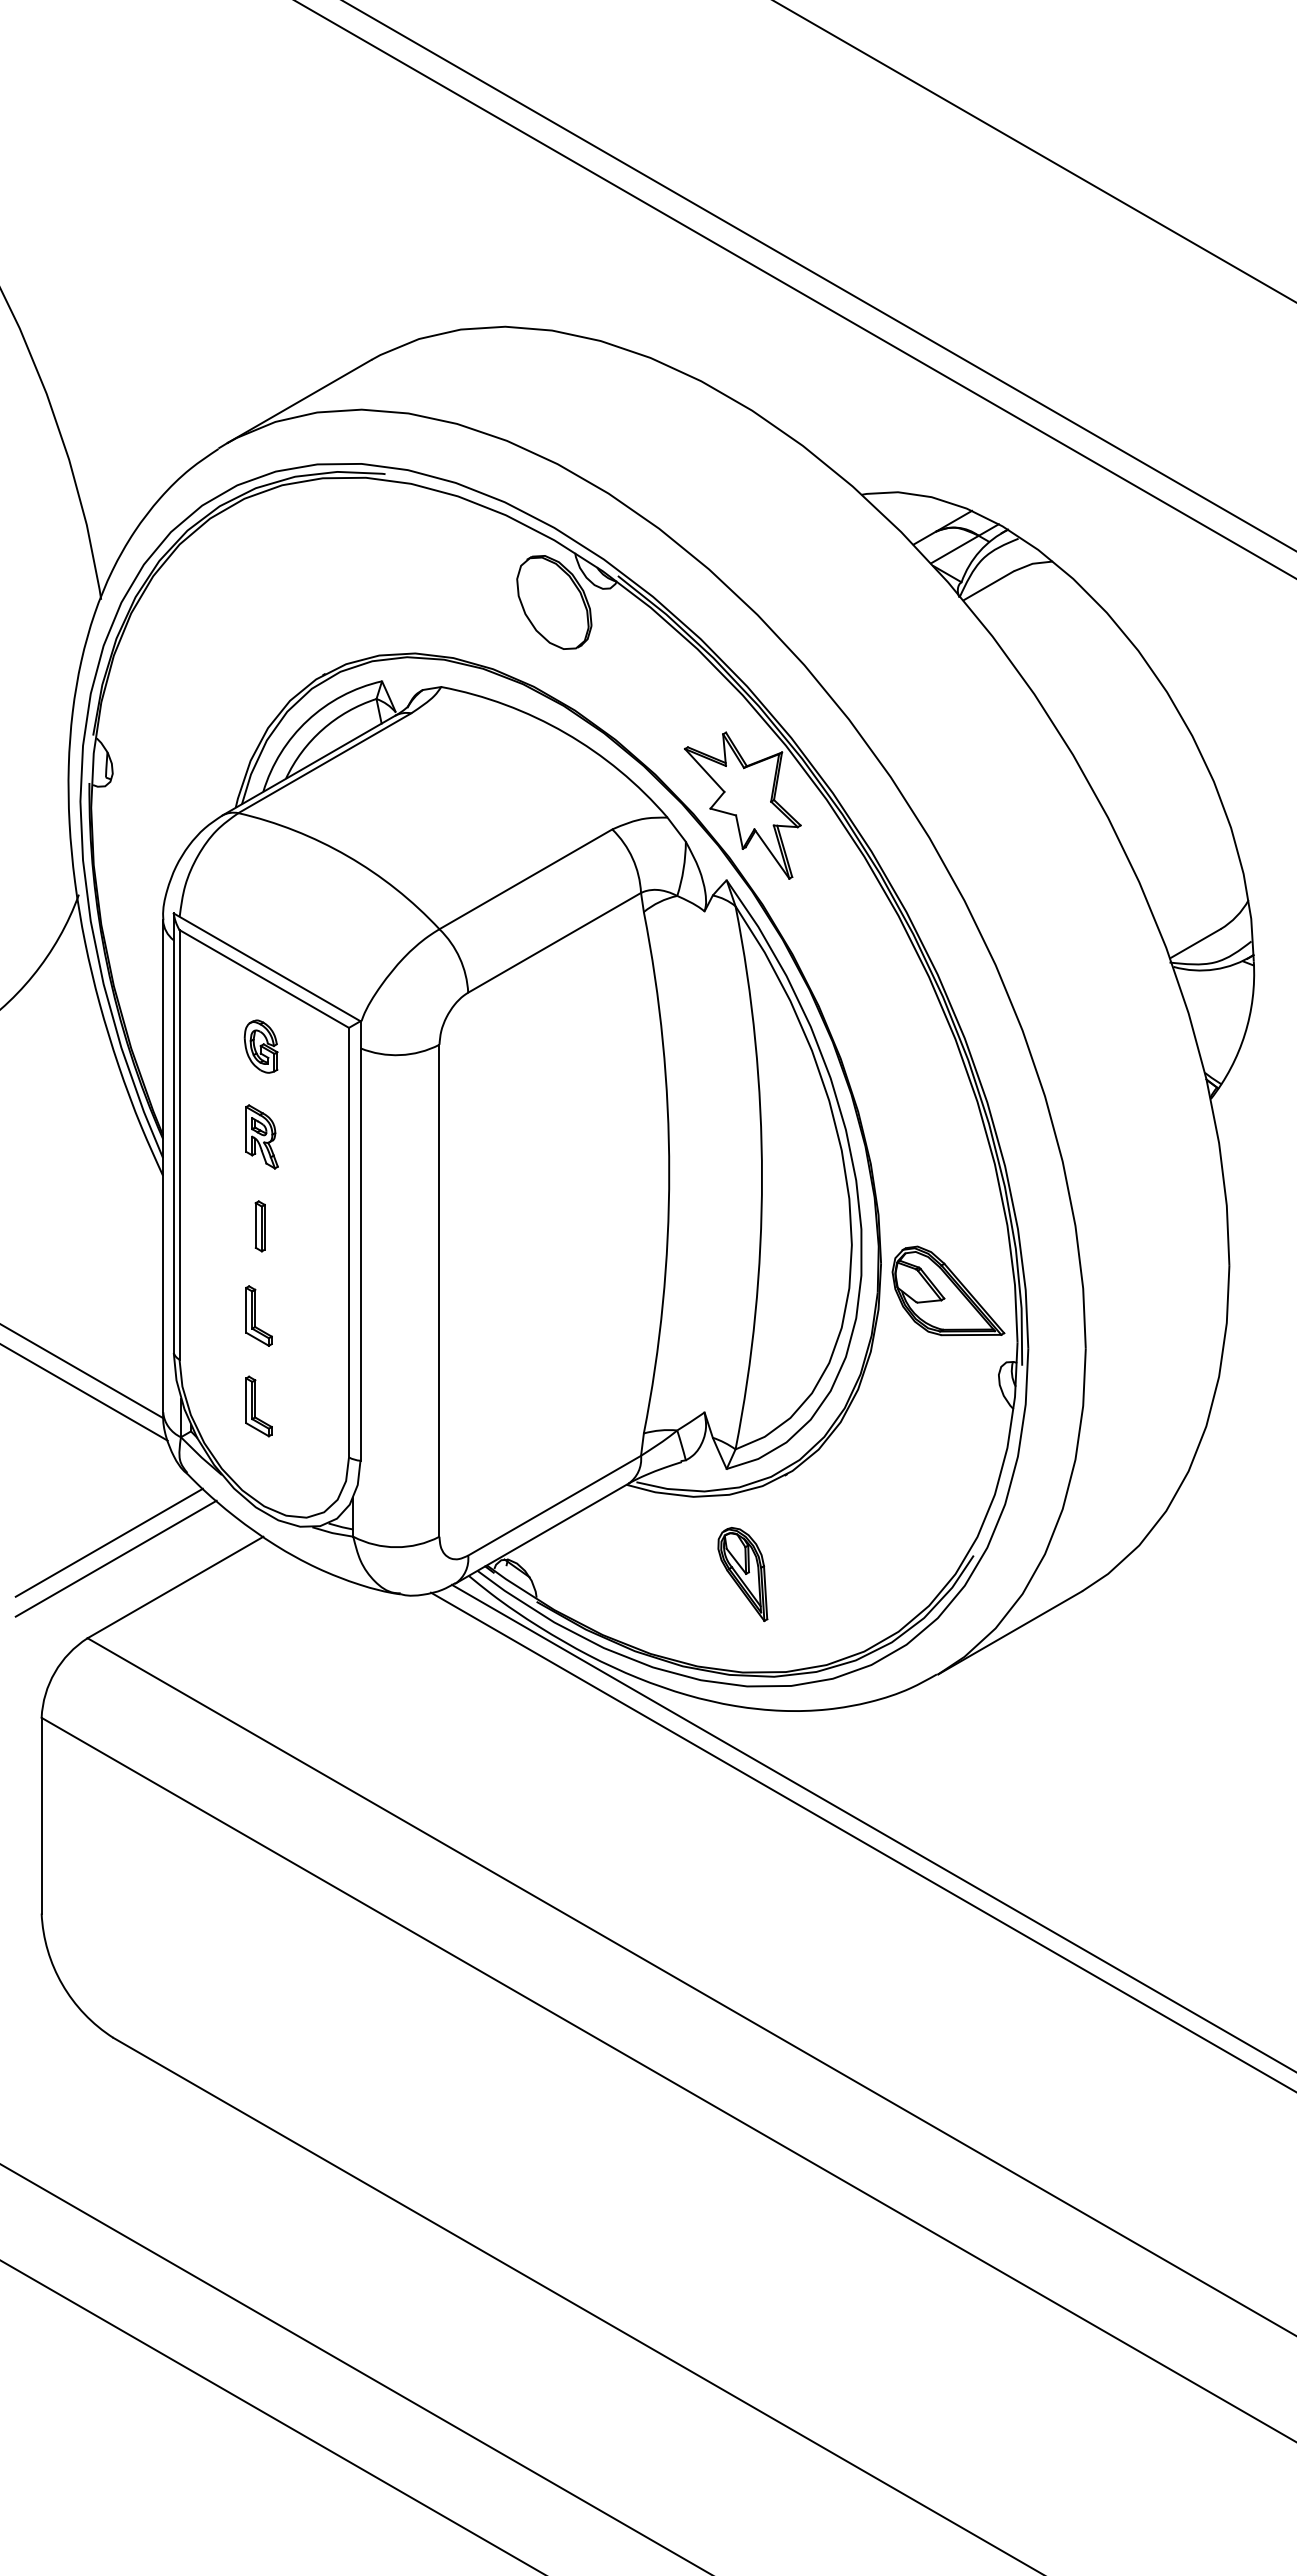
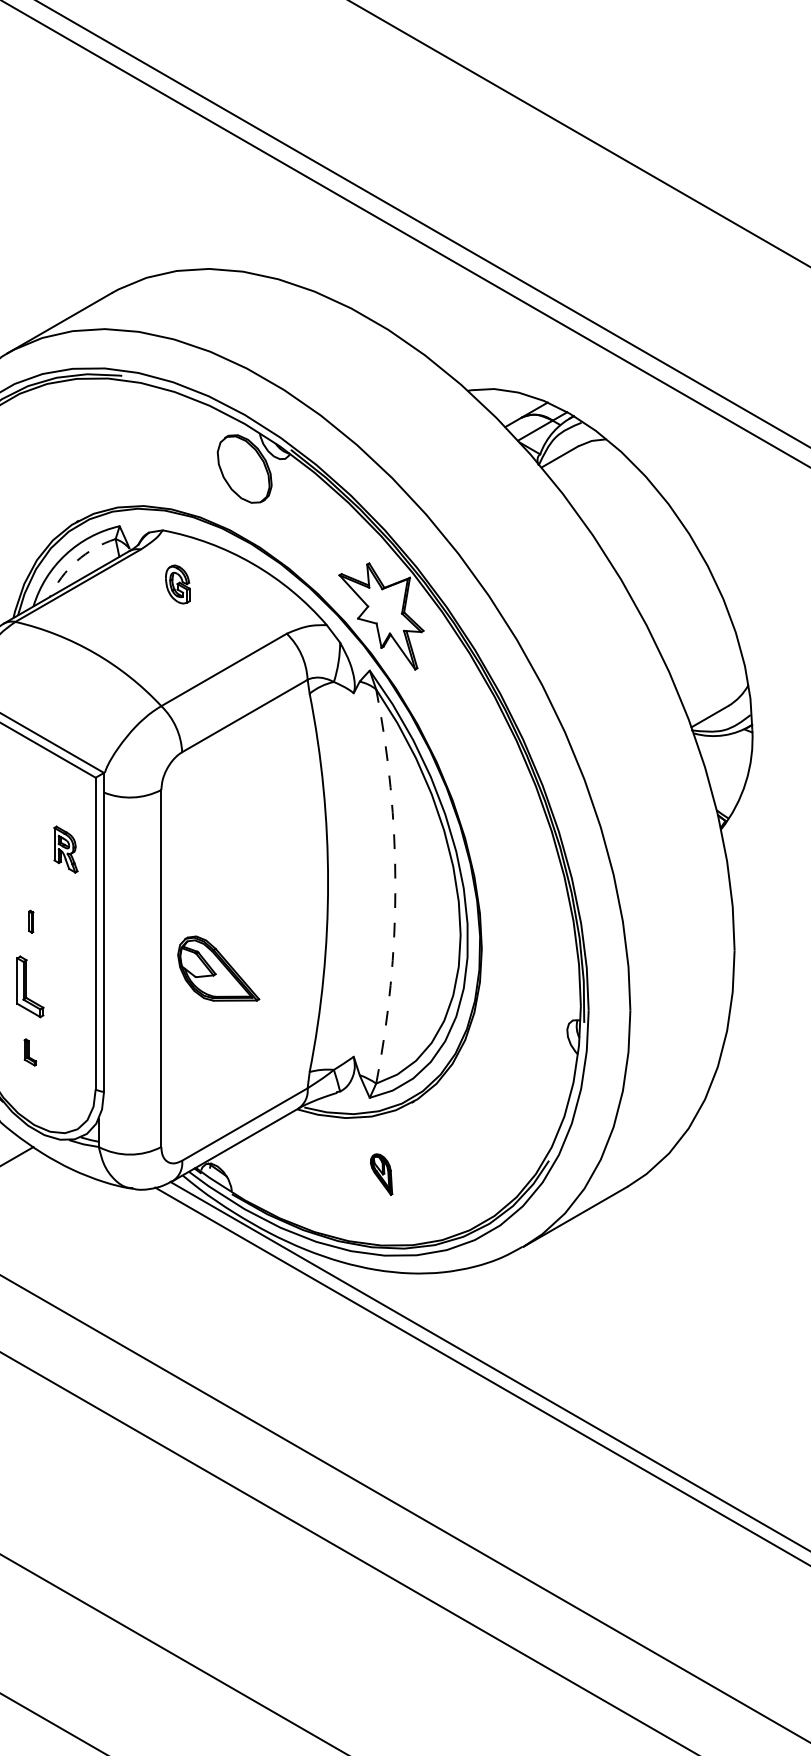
arc: (322, 729) -> (76, 561), solid -> dashed
part: (260, 1046) -> (177, 584), moved
part: (261, 1136) -> (65, 849), moved
arc: (762, 1177) -> (395, 886), solid -> dashed
part: (259, 1226) -> (30, 921), size x0.6
part: (948, 1290) -> (218, 968), moved
part: (258, 1315) -> (30, 986), size x1.4
part: (258, 1406) -> (30, 1052), size x0.6
part: (742, 1574) -> (381, 1174), size x0.6

